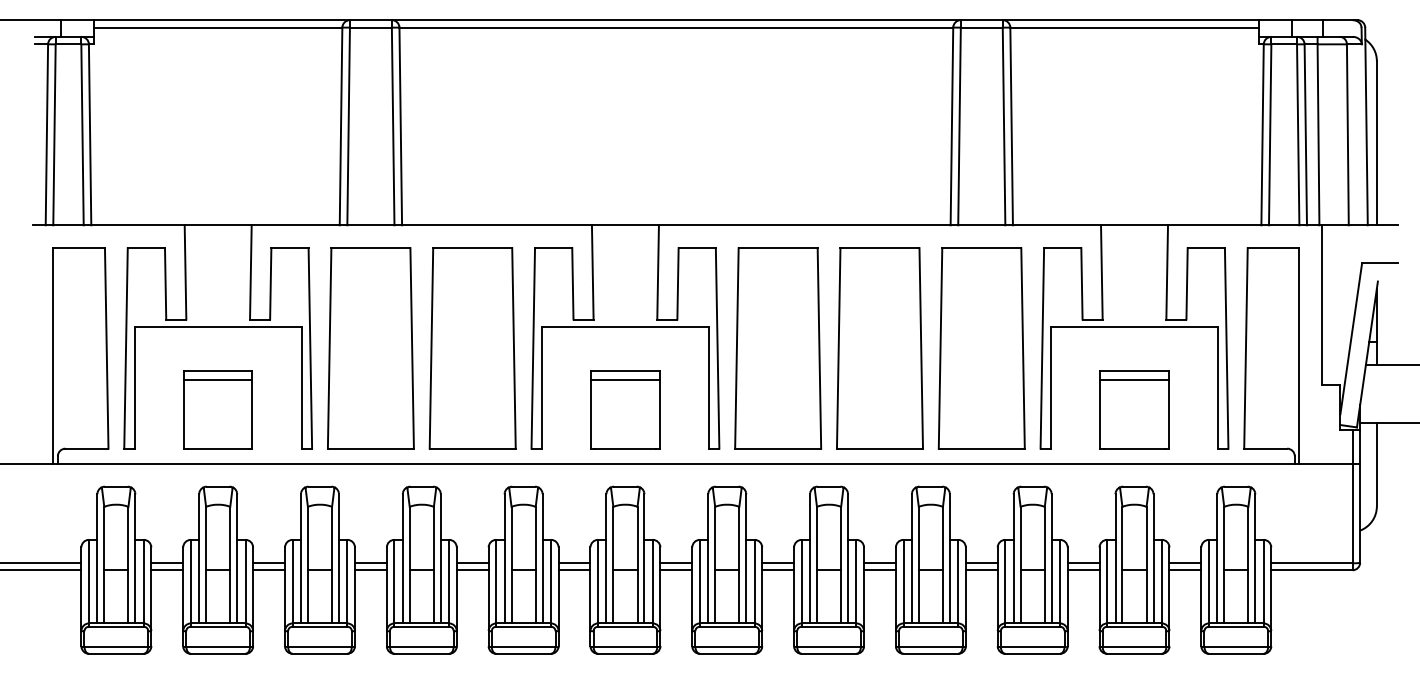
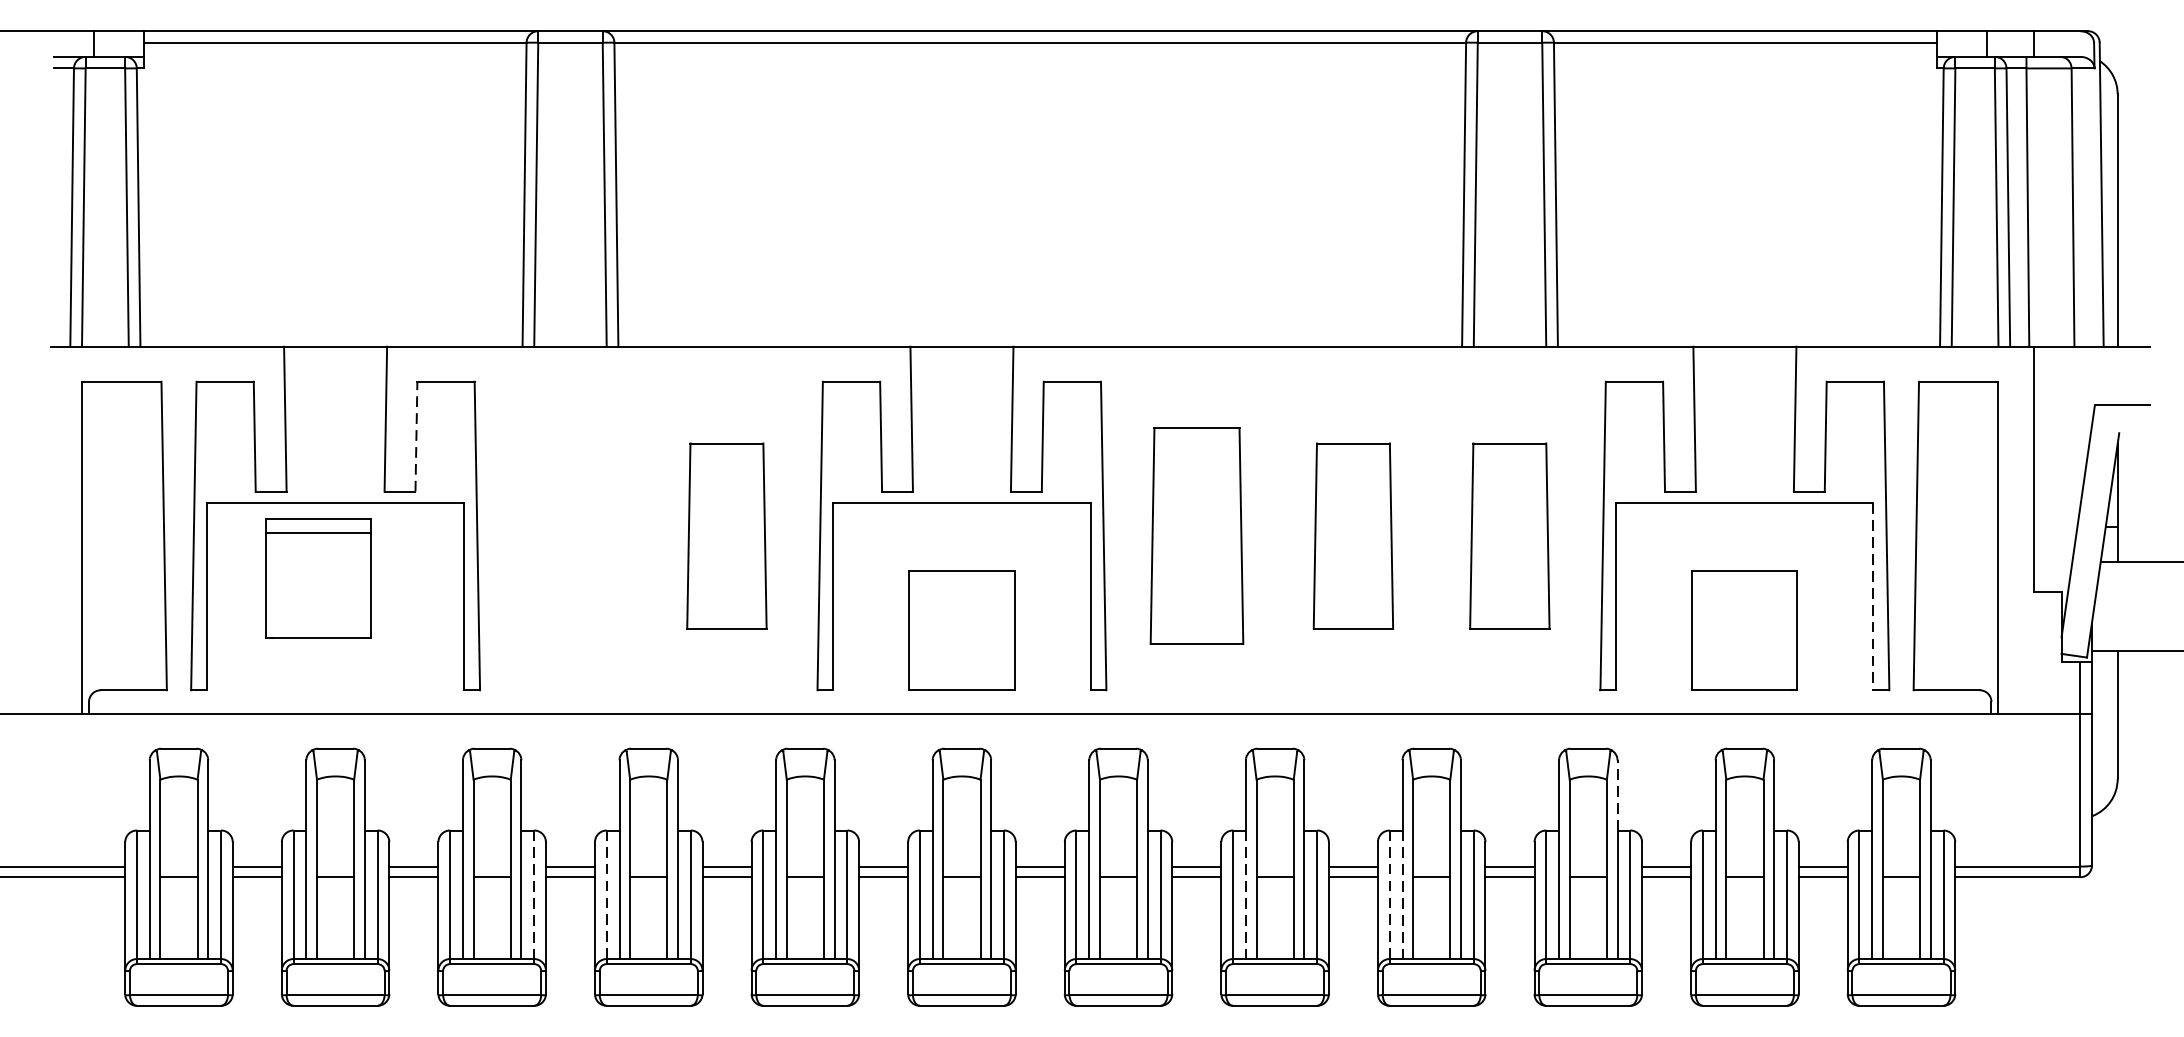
line: (270, 283) -> (416, 436), solid -> dashed
part: (370, 348) -> (569, 536), removed
part: (472, 348) -> (726, 536), size x0.6
part: (778, 348) -> (1197, 536), size x0.7
part: (879, 348) -> (1352, 536), size x0.6
part: (981, 348) -> (1509, 536), size x0.6
line: (625, 380) -> (962, 585), removed
line: (1134, 380) -> (1744, 585), removed
line: (1218, 387) -> (1874, 596), solid -> dashed
part: (217, 409) -> (317, 577), moved
line: (1051, 517) -> (1617, 796), solid -> dashed
line: (347, 581) -> (534, 894), solid -> dashed
line: (394, 581) -> (606, 894), solid -> dashed
line: (810, 581) -> (1246, 894), solid -> dashed
line: (903, 581) -> (1389, 894), solid -> dashed
line: (911, 581) -> (1401, 894), solid -> dashed

